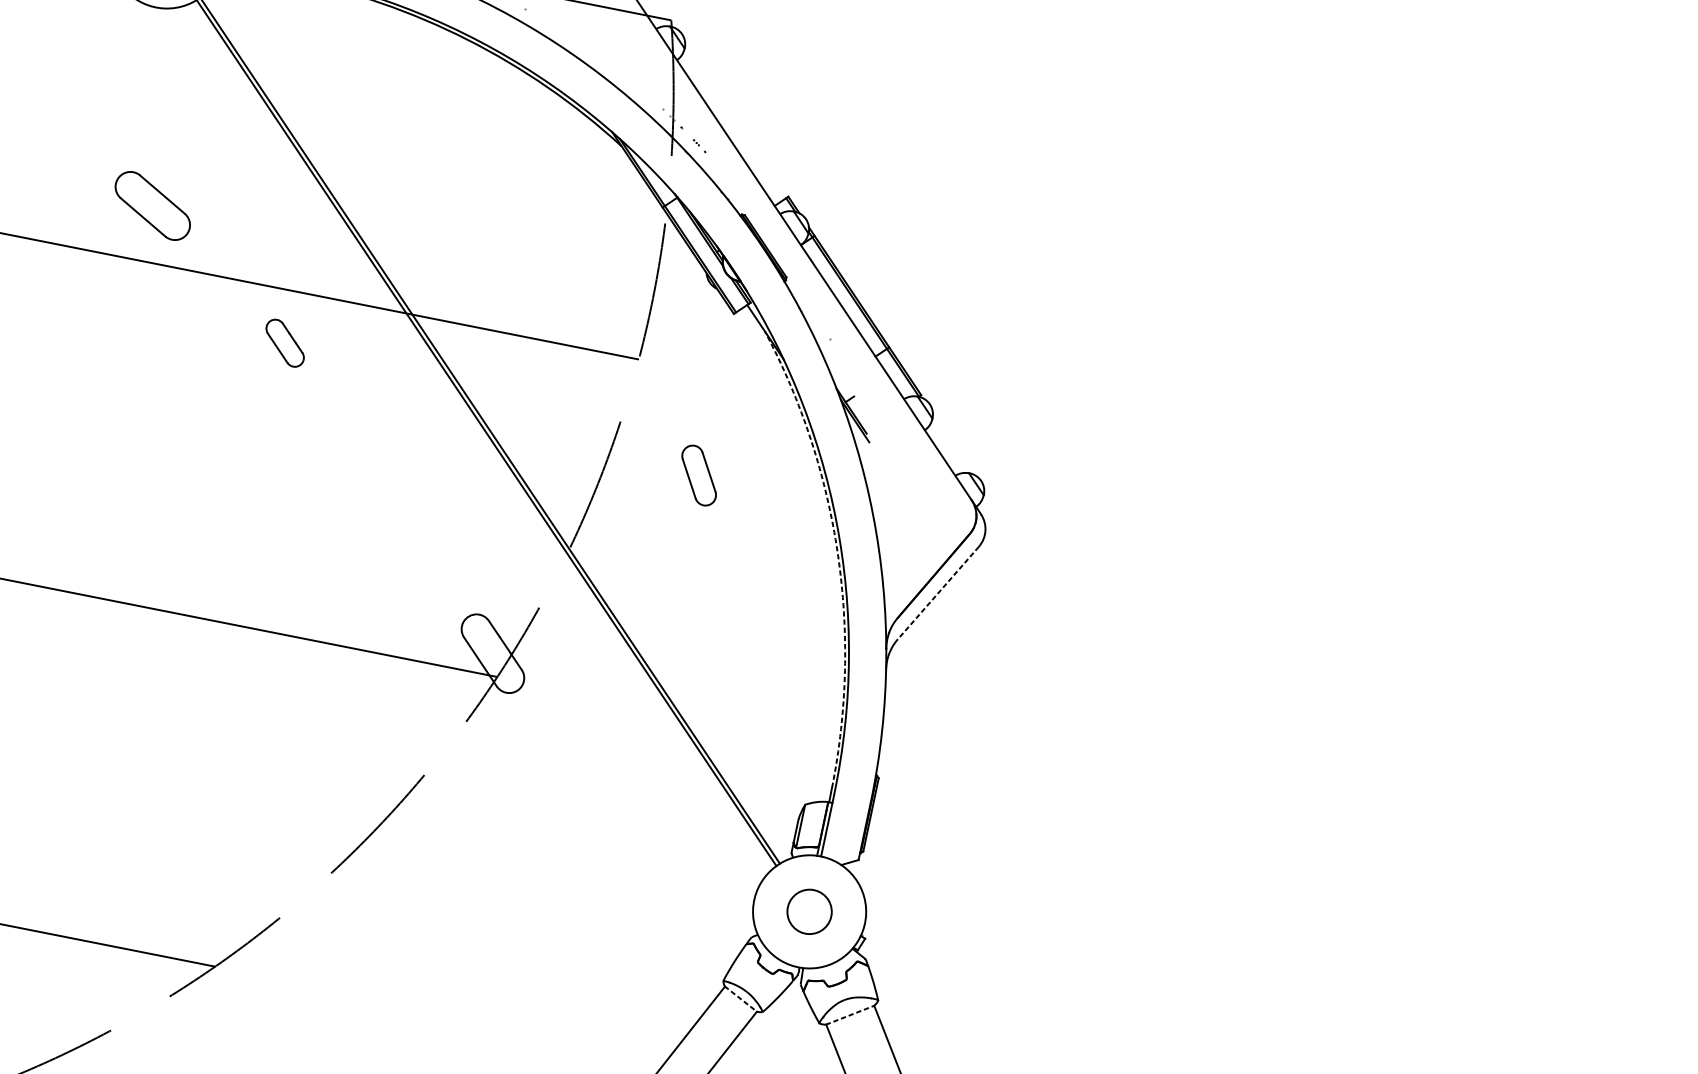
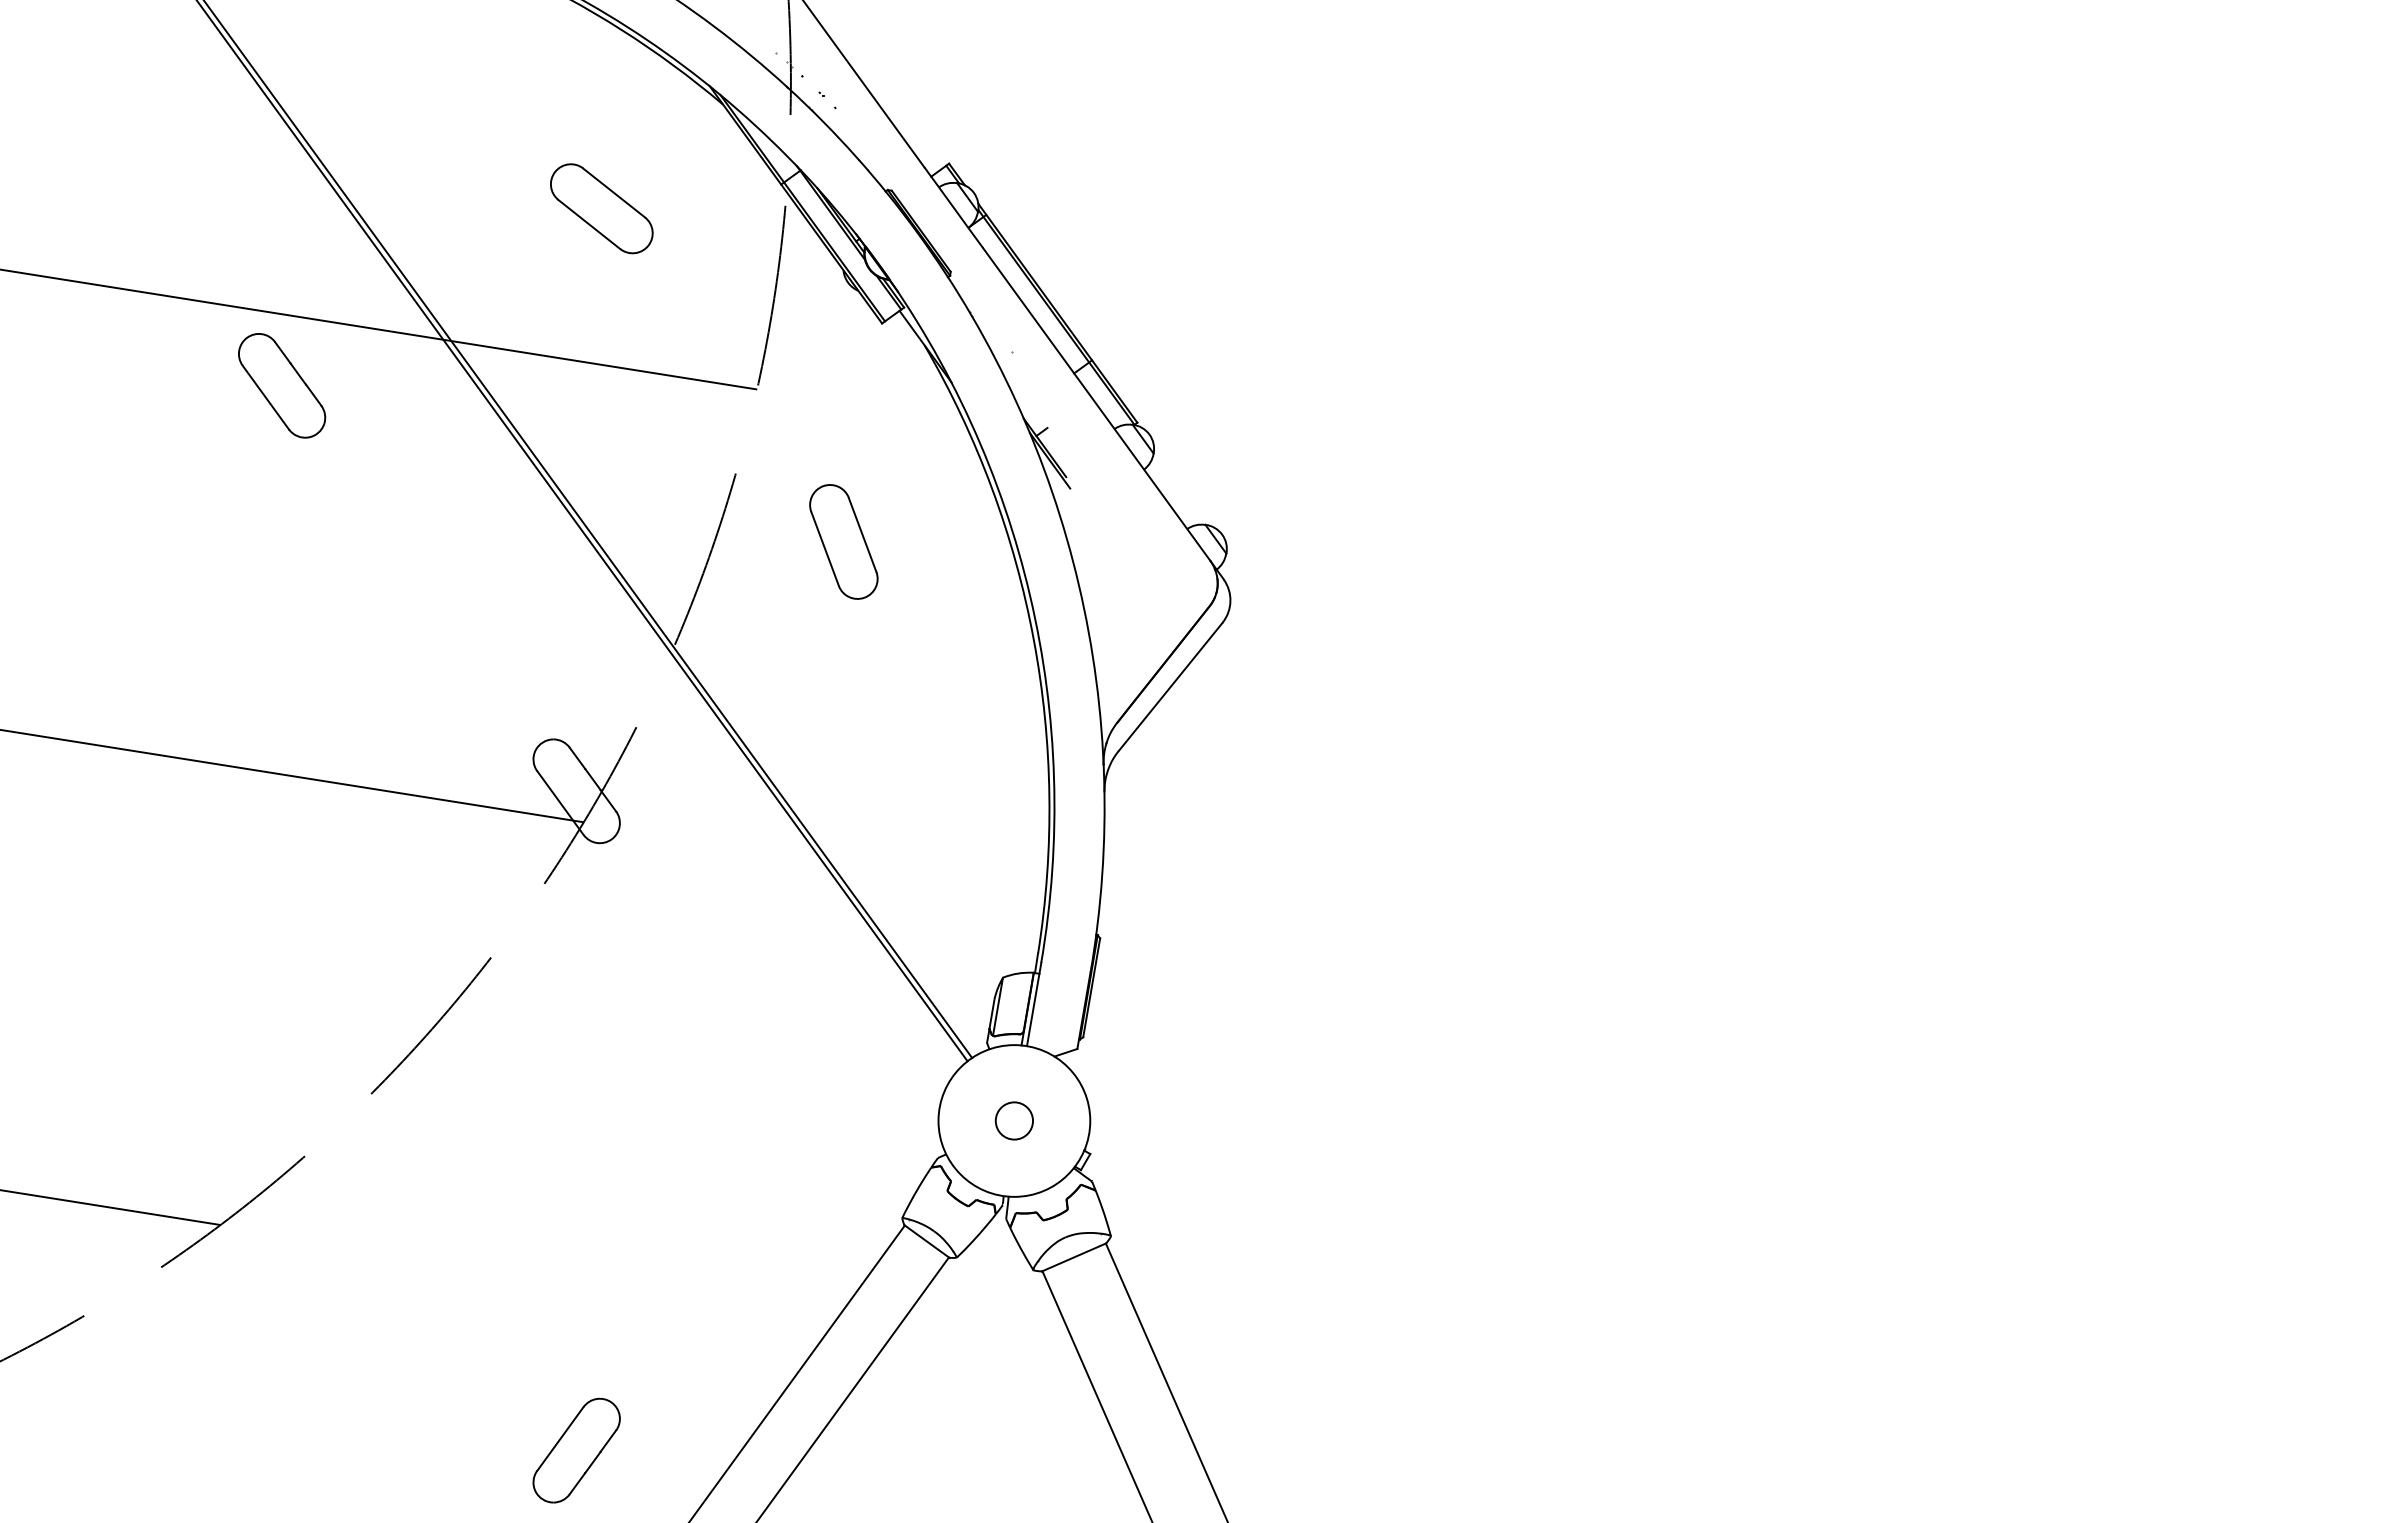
part: (152, 205) -> (601, 208), moved
part: (285, 342) -> (282, 385), size x1.67
part: (698, 475) -> (843, 541), size x1.43
arc: (837, 553) -> (1033, 639), dashed -> solid
line: (938, 593) -> (1170, 687), dashed -> solid
circle: (809, 911) -> (1014, 1120), size x0.62
line: (740, 999) -> (926, 1241), dashed -> solid
line: (850, 1015) -> (1074, 1257), dashed -> solid

